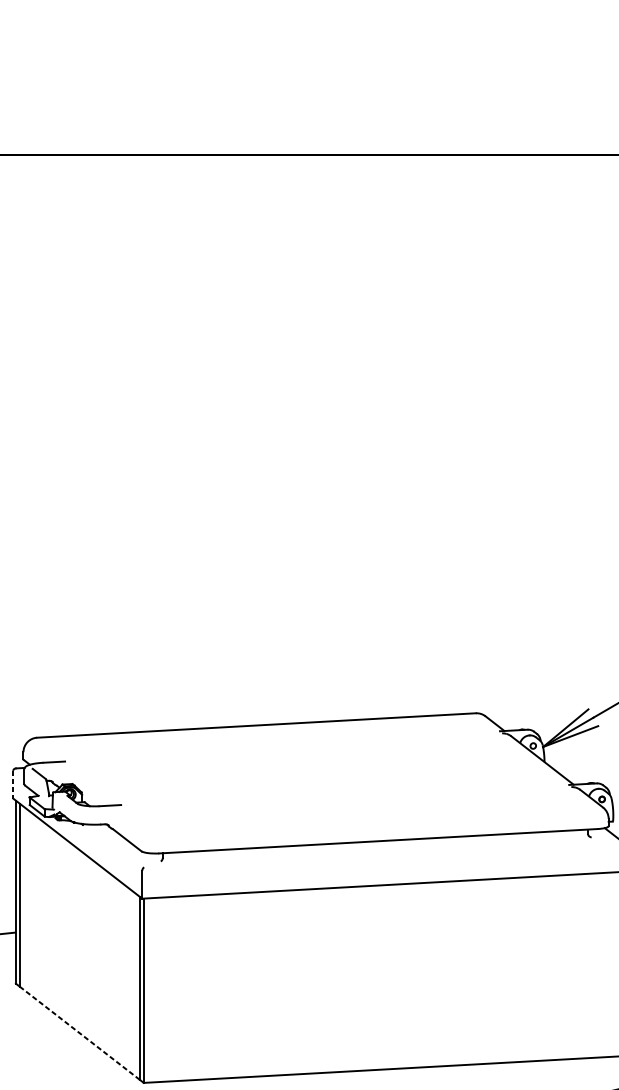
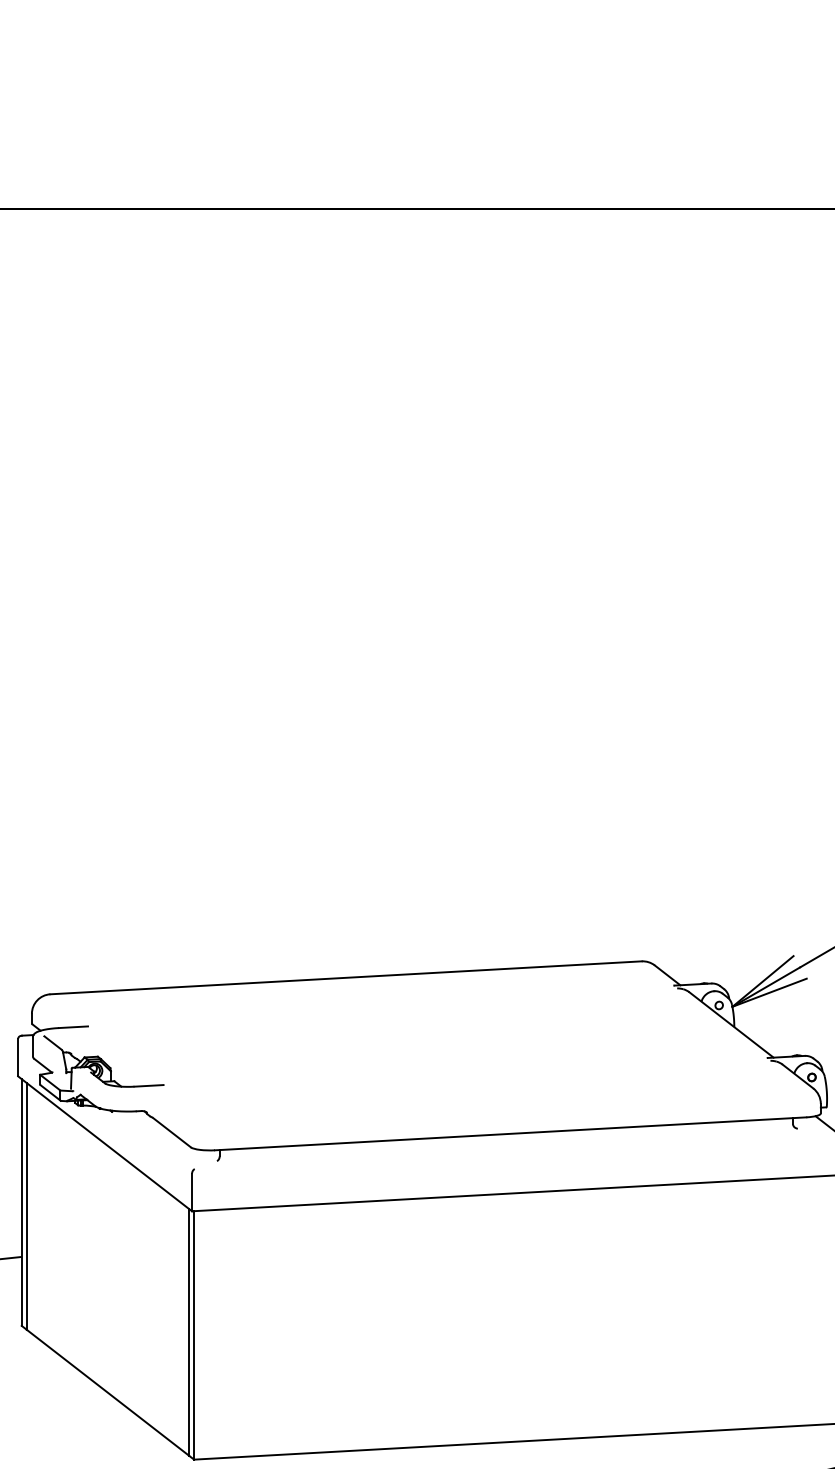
line: (13, 784) -> (18, 1057), dashed -> solid
line: (79, 1033) -> (107, 1392), dashed -> solid

